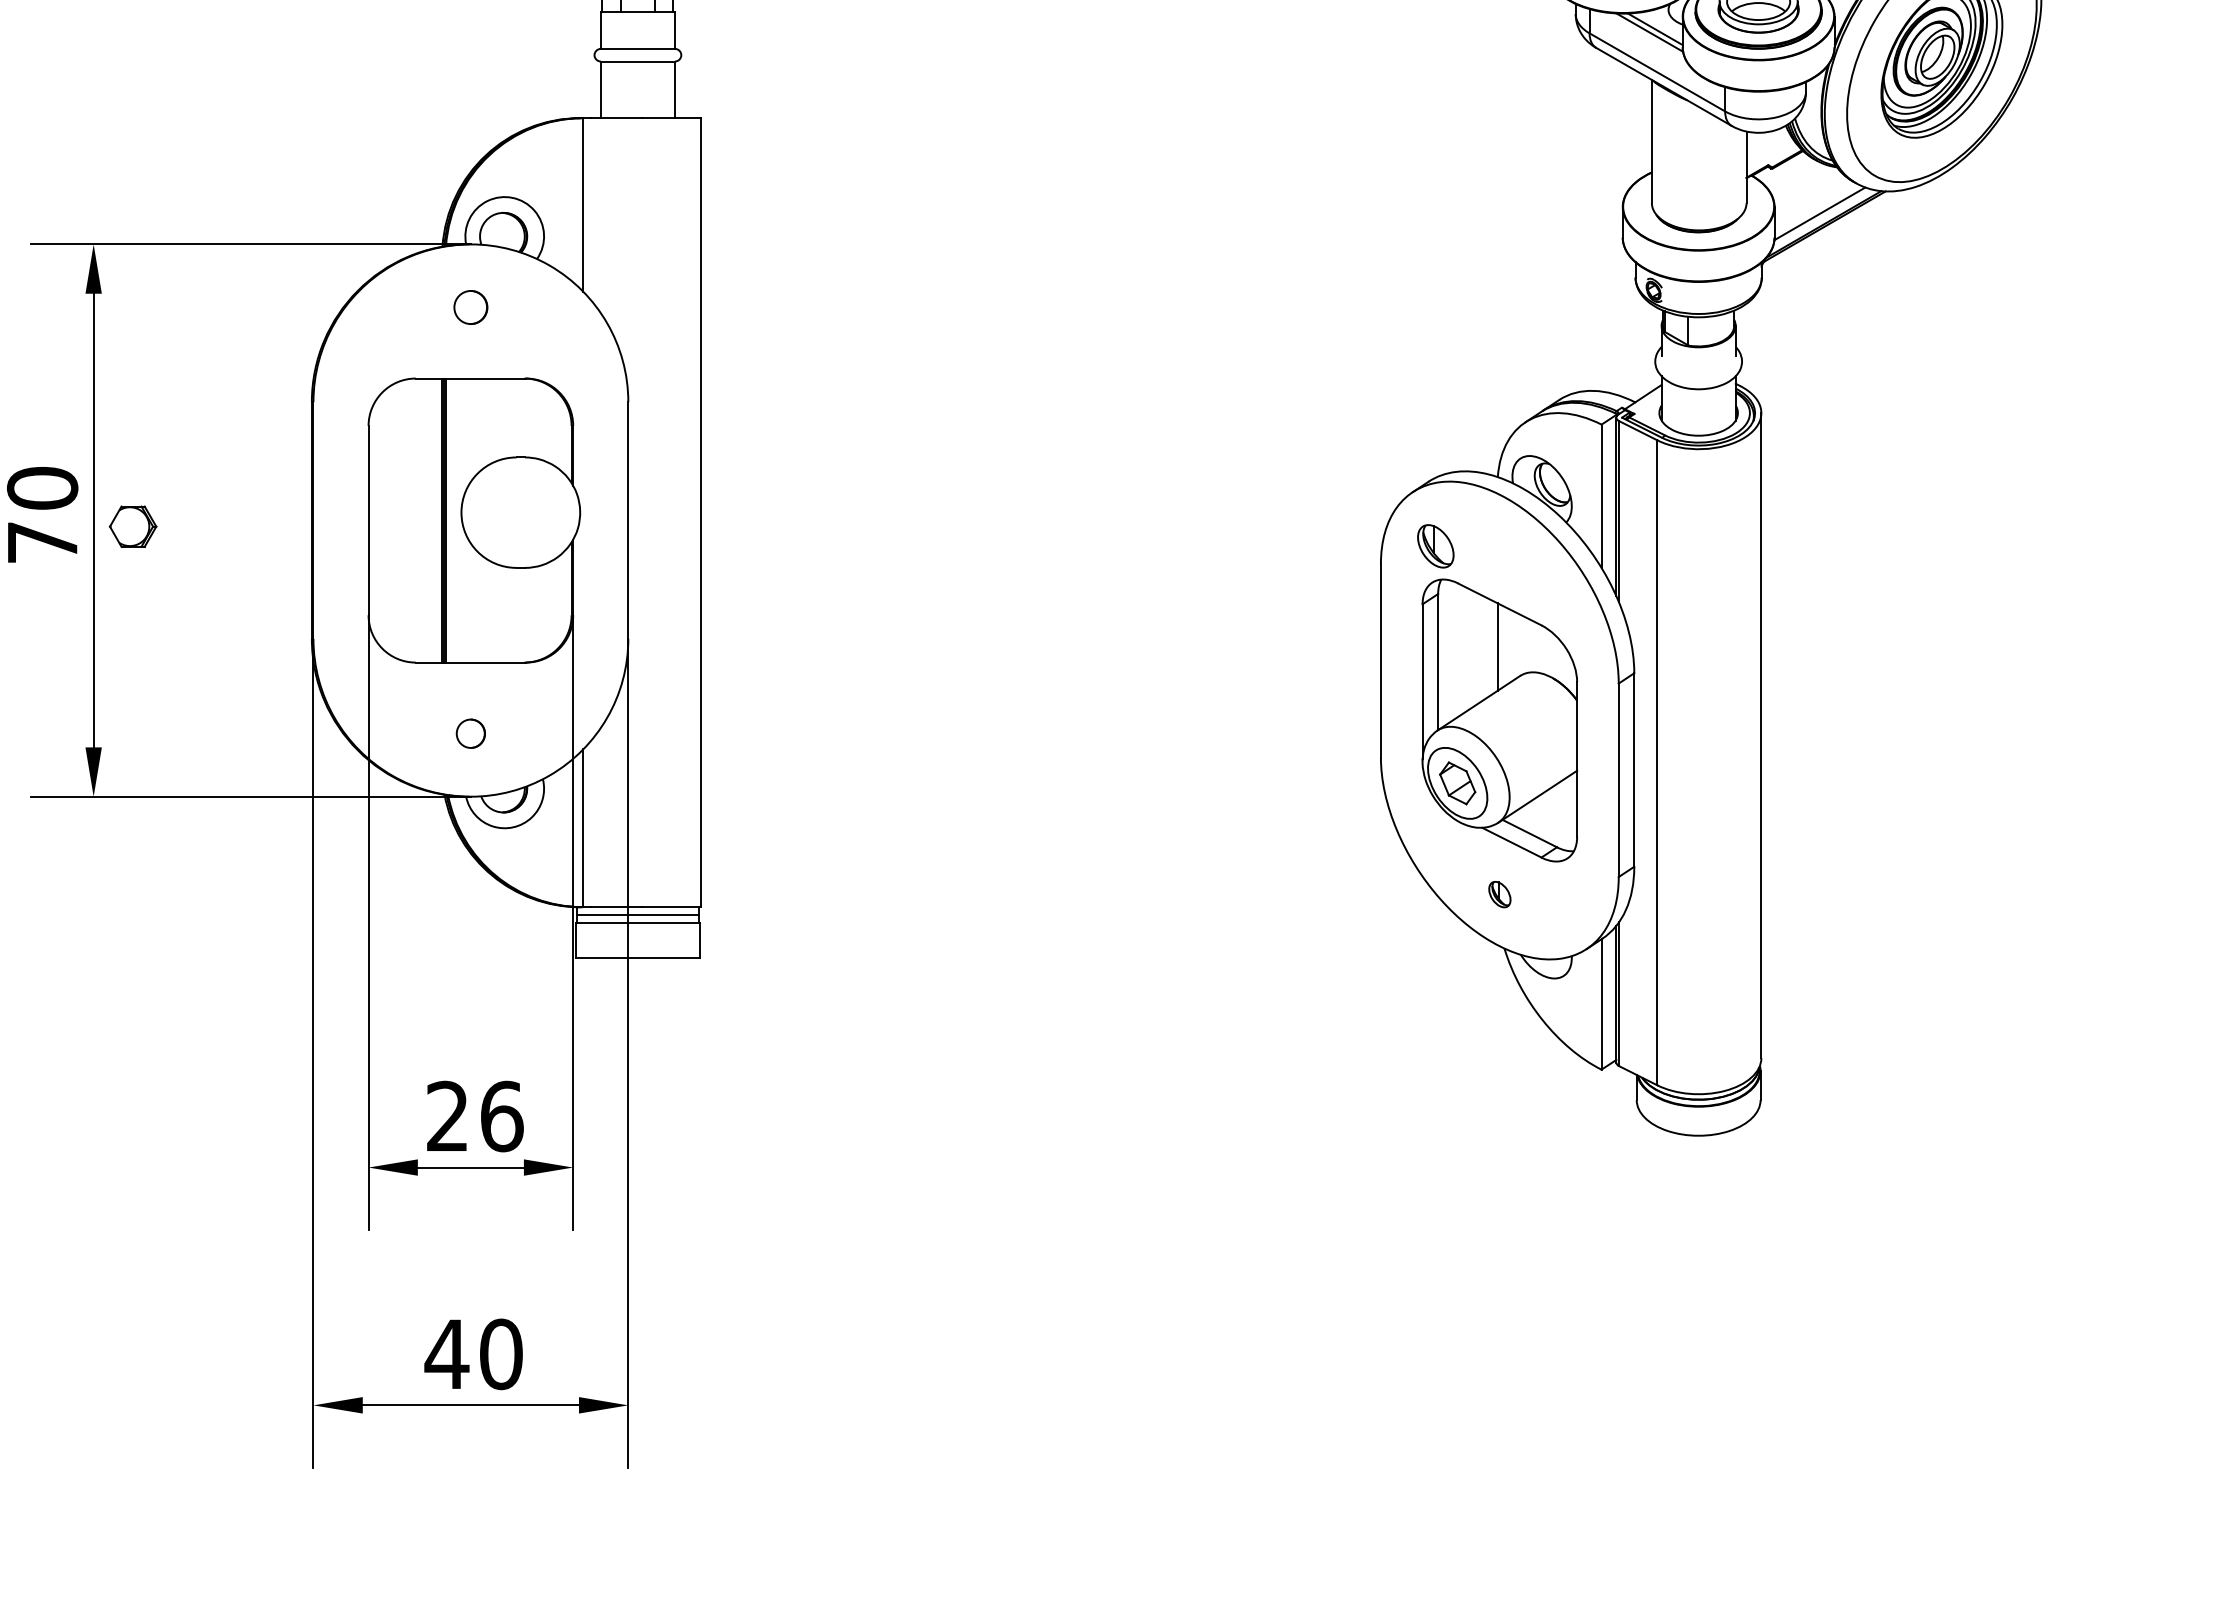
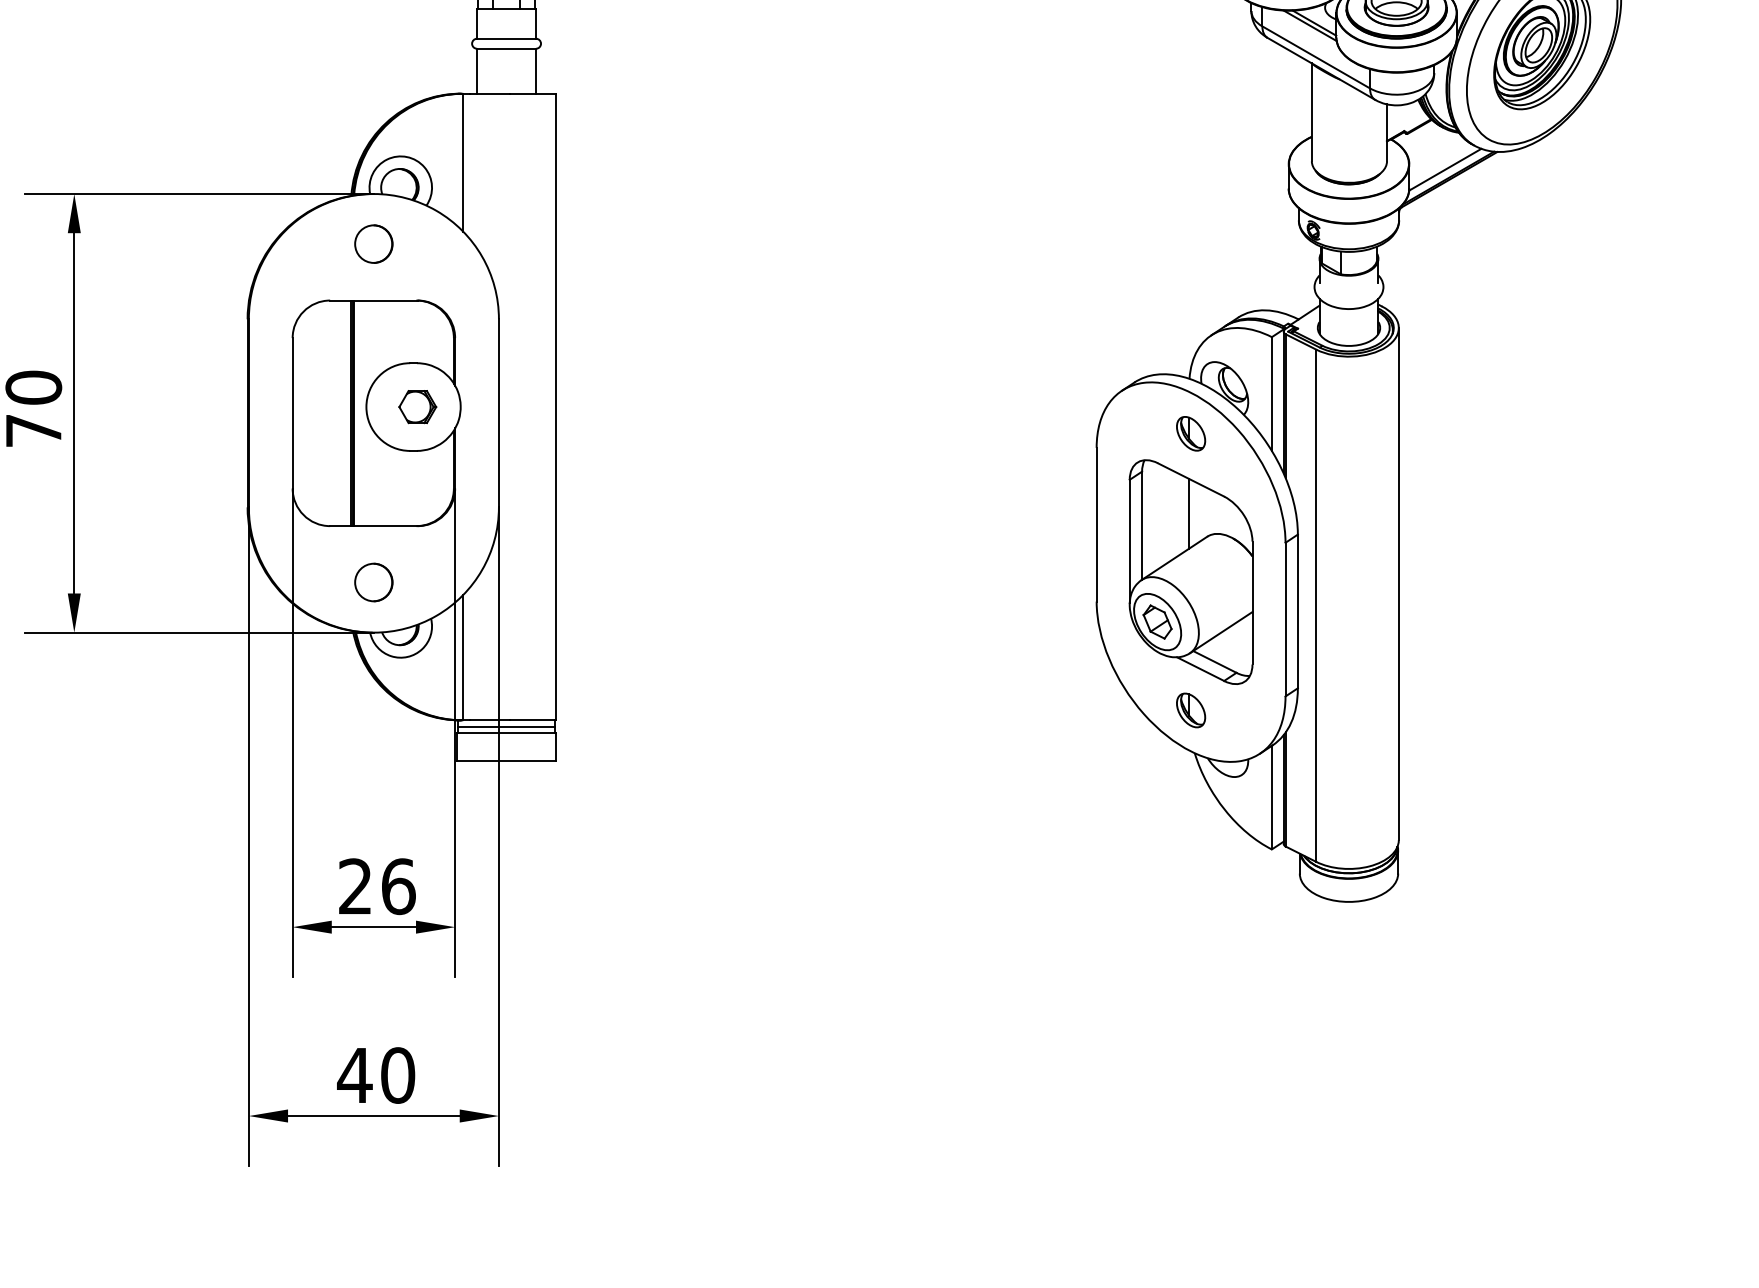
part: (470, 307) -> (373, 244), size x1.43
part: (132, 526) -> (417, 406), moved
part: (1435, 546) -> (1190, 433), moved
part: (470, 733) -> (373, 582), size x1.67
part: (1499, 894) -> (1190, 710), size x1.67

